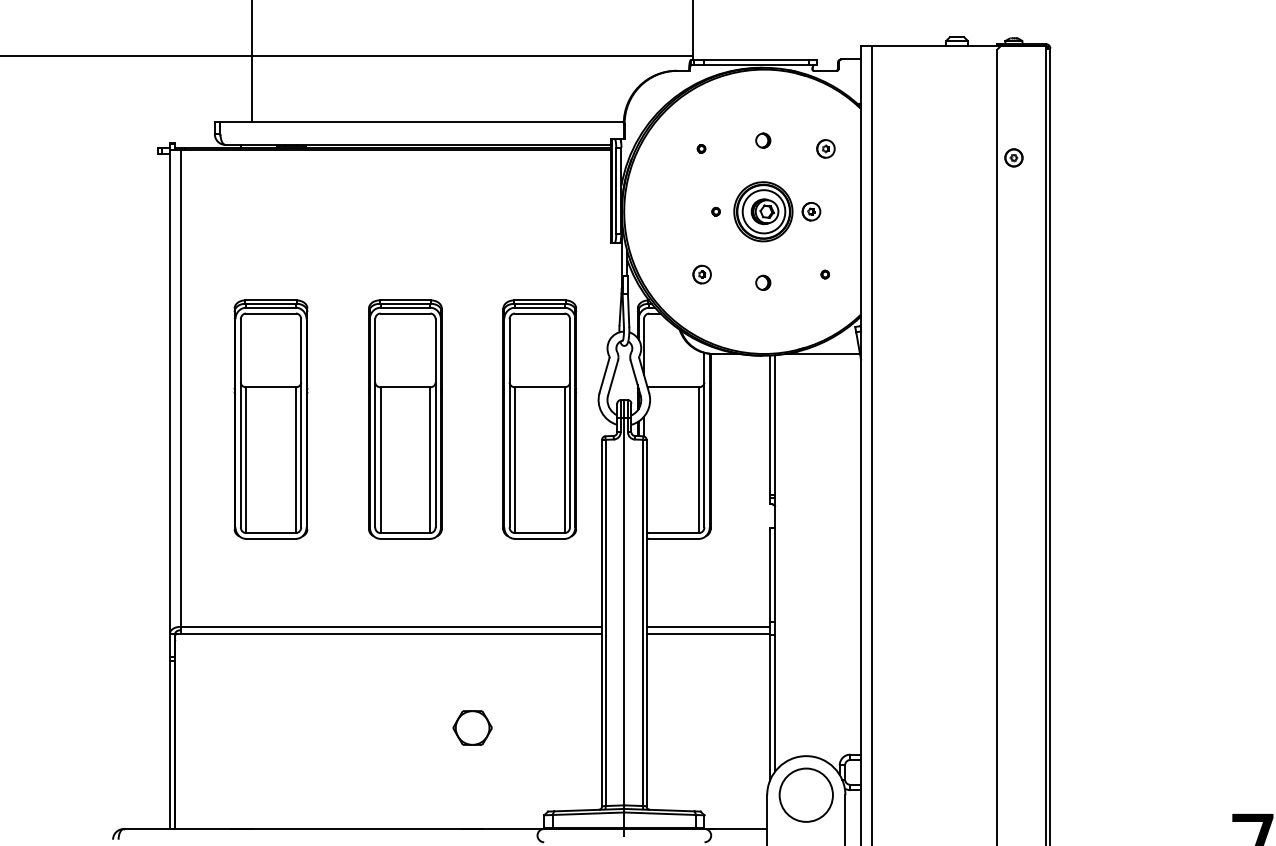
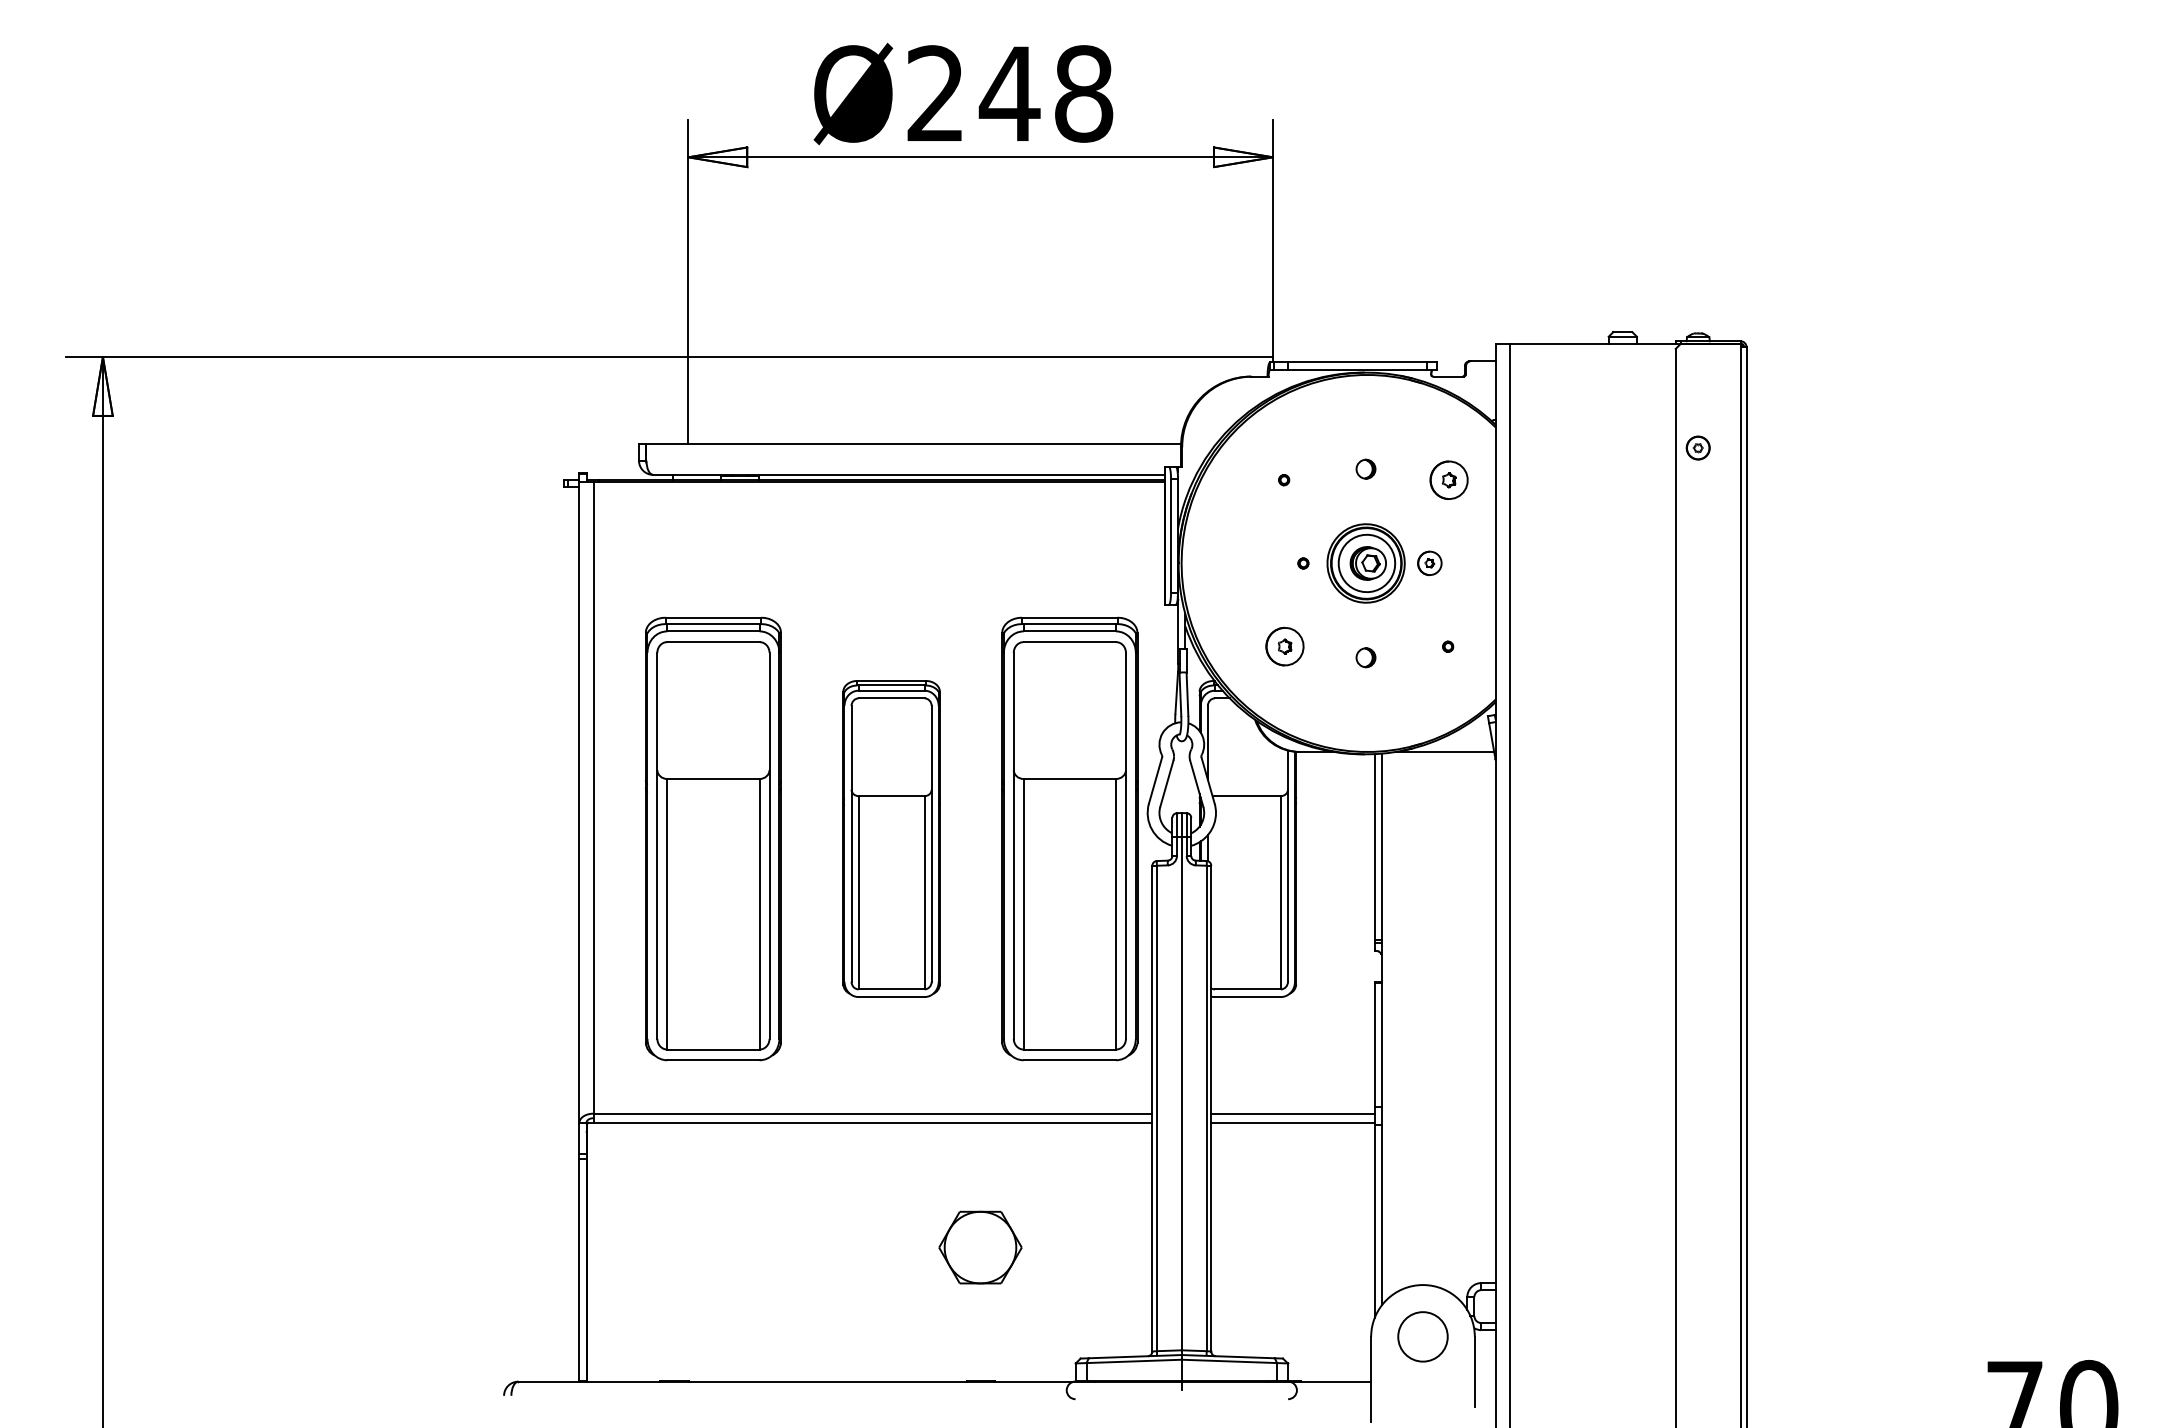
part: (825, 148) -> (1448, 479), size x1.6
part: (1013, 157) -> (1697, 447), moved
part: (701, 274) -> (1284, 646), size x1.6
part: (271, 419) -> (713, 838), size x1.4
part: (539, 419) -> (1069, 838), size x1.4
part: (472, 727) -> (980, 1247), size x1.6
circle: (805, 794) -> (1422, 1336), size x0.7

